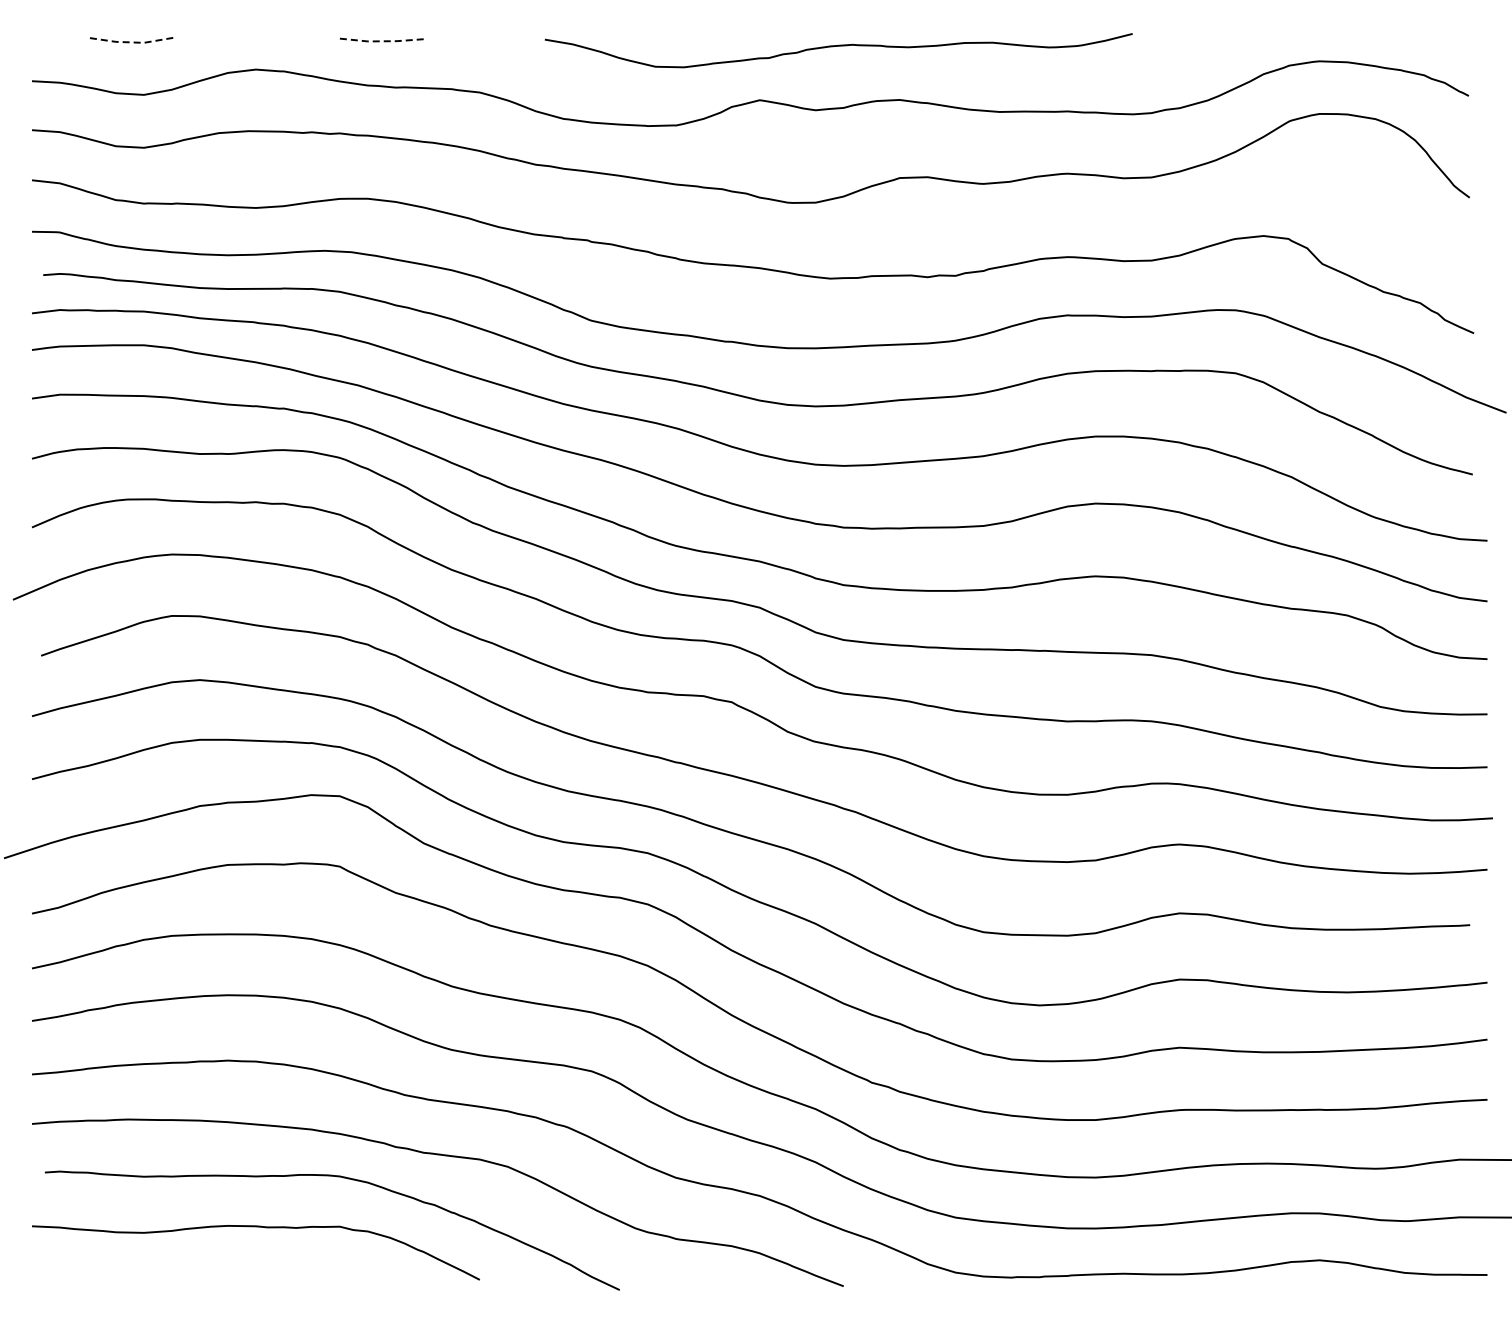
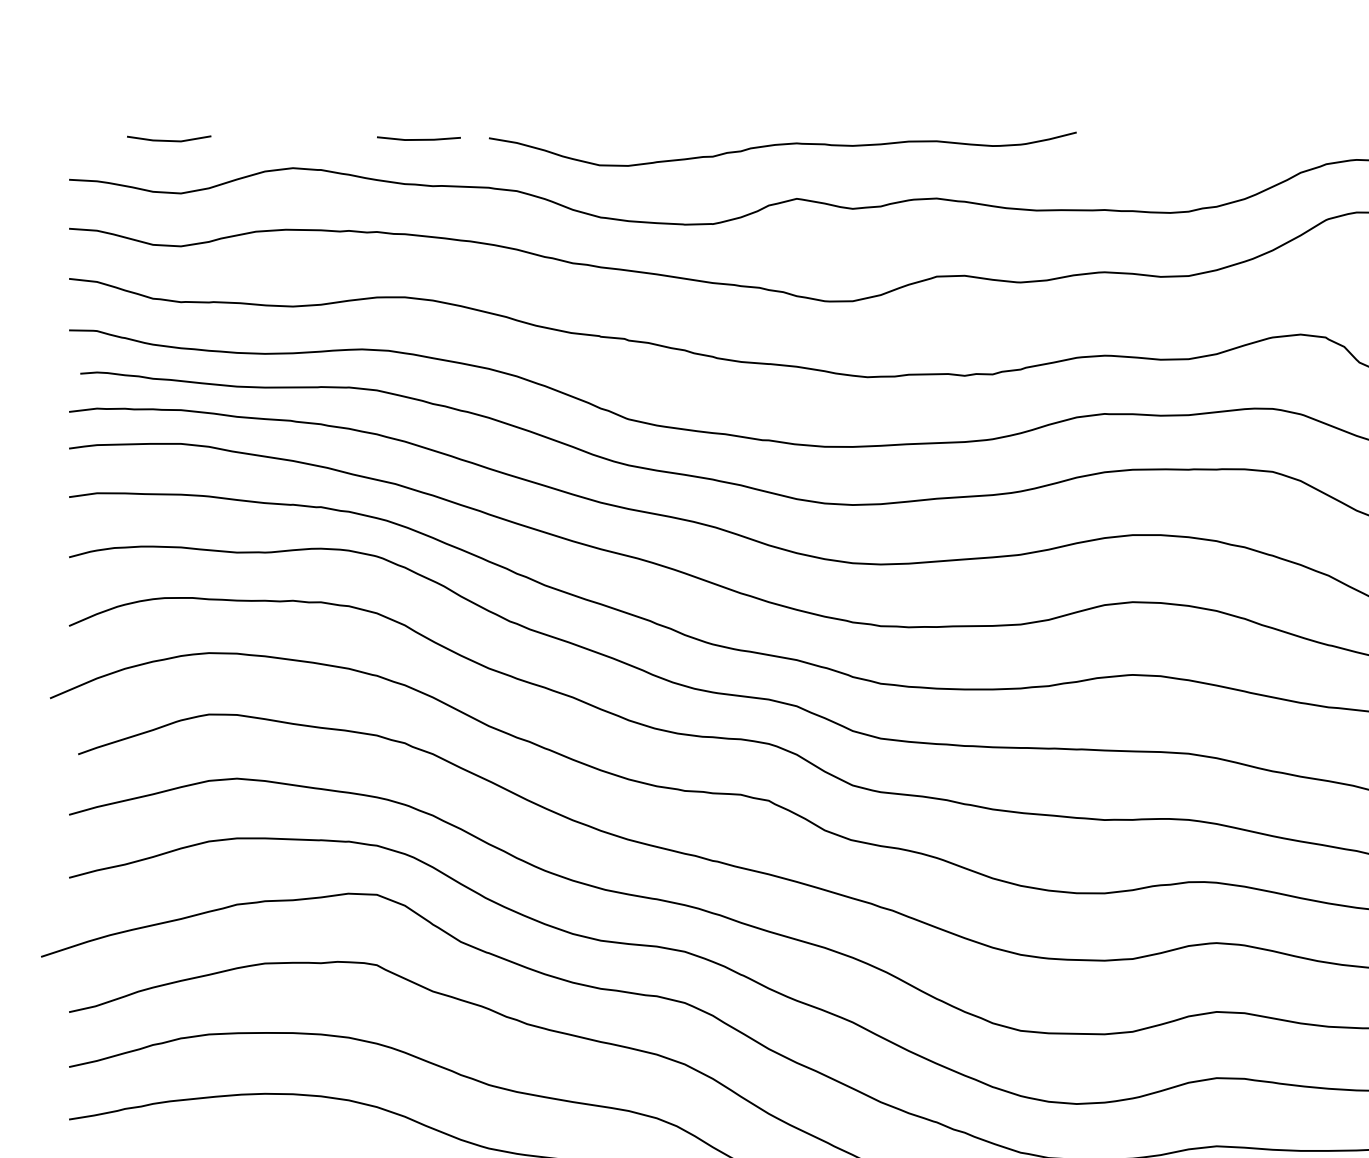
line: (381, 41) -> (418, 140), dashed -> solid
line: (132, 42) -> (169, 141), dashed -> solid
curve: (838, 46) -> (782, 145), moved

